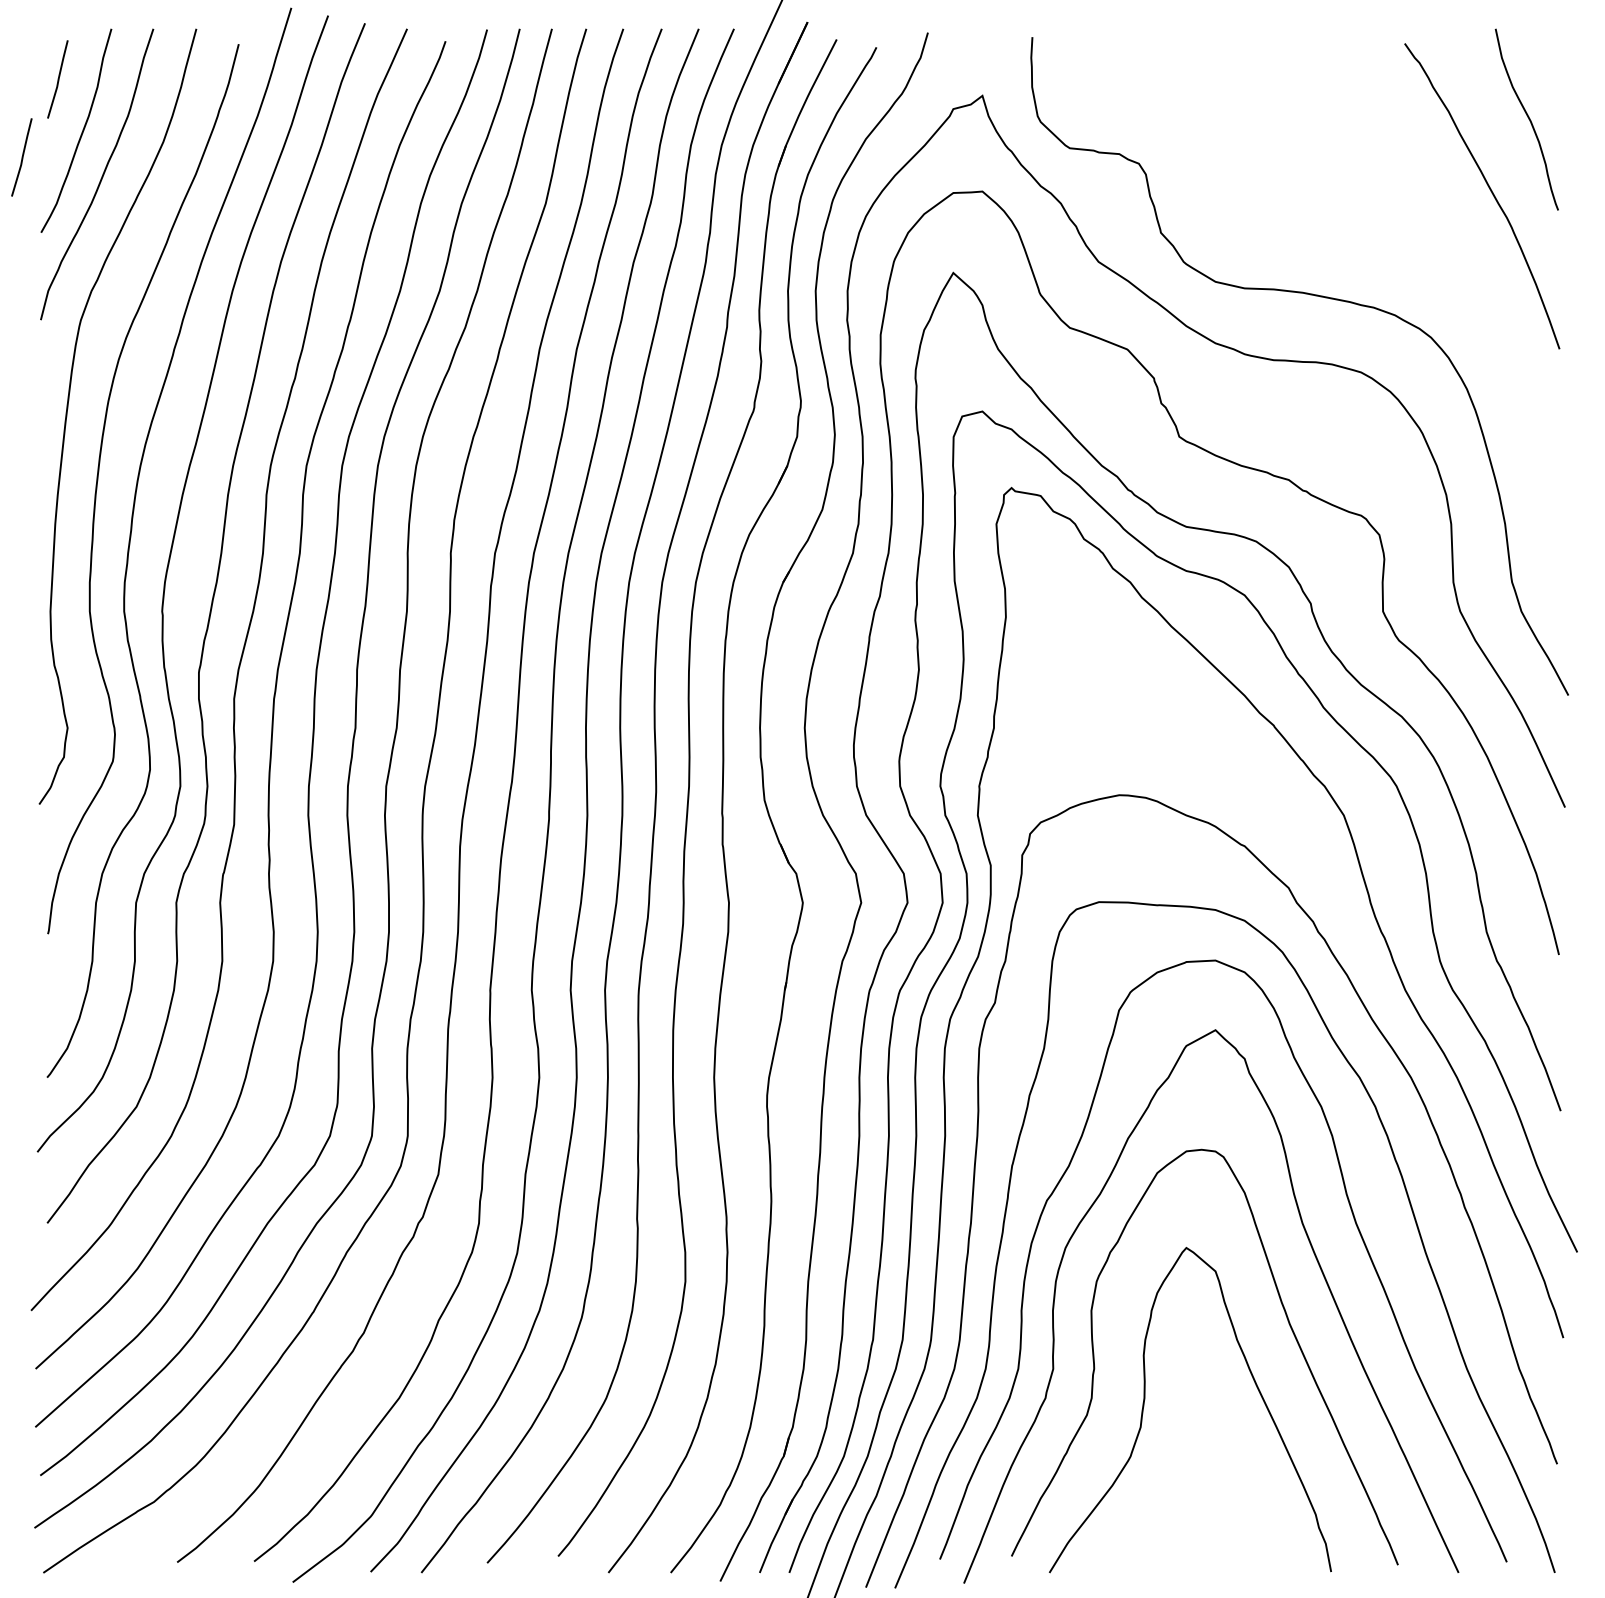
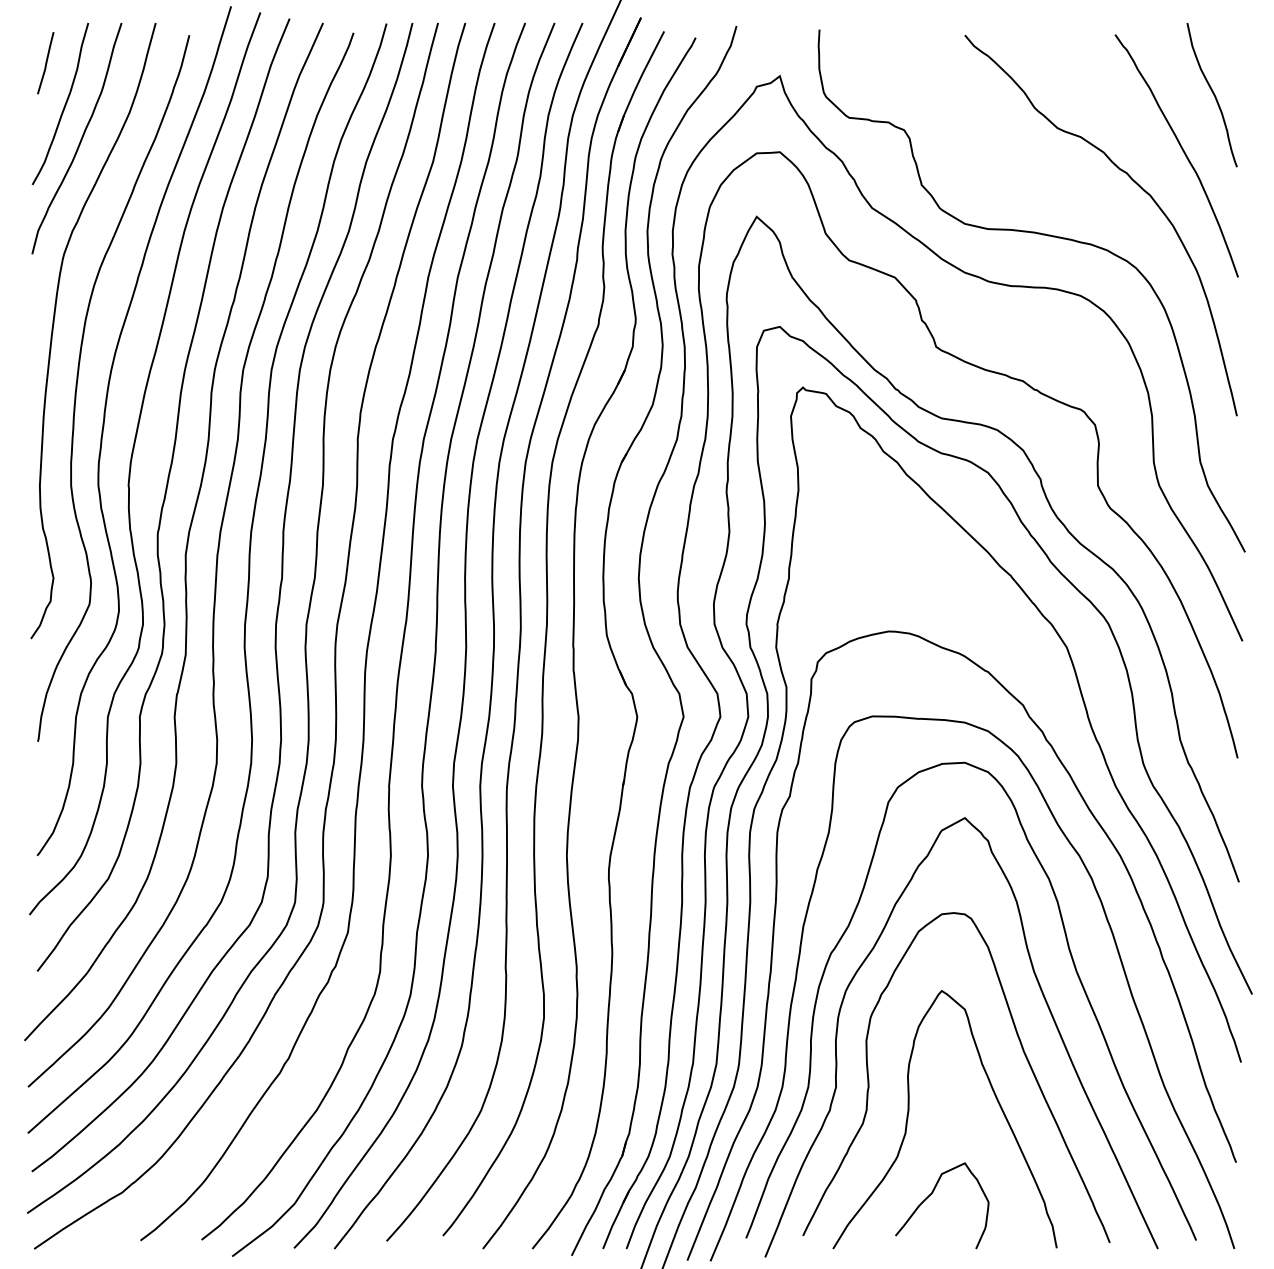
line: (21, 157) -> (16, 125), removed
curve: (1428, 229) -> (1134, 182), added
curve: (1173, 1504) -> (931, 1194), added

